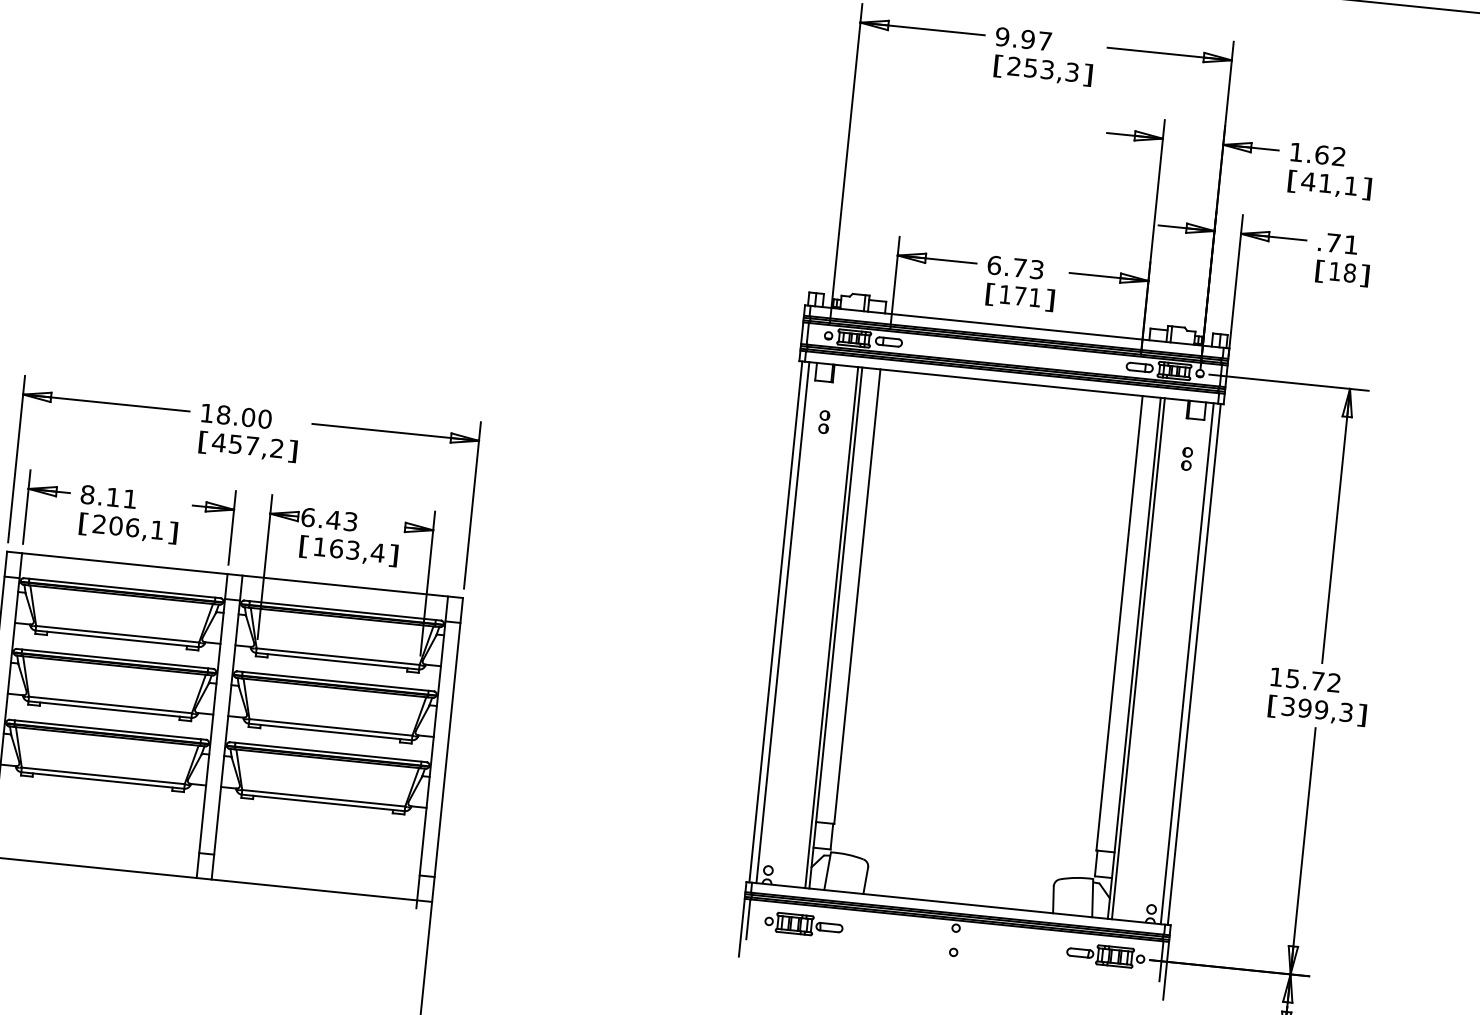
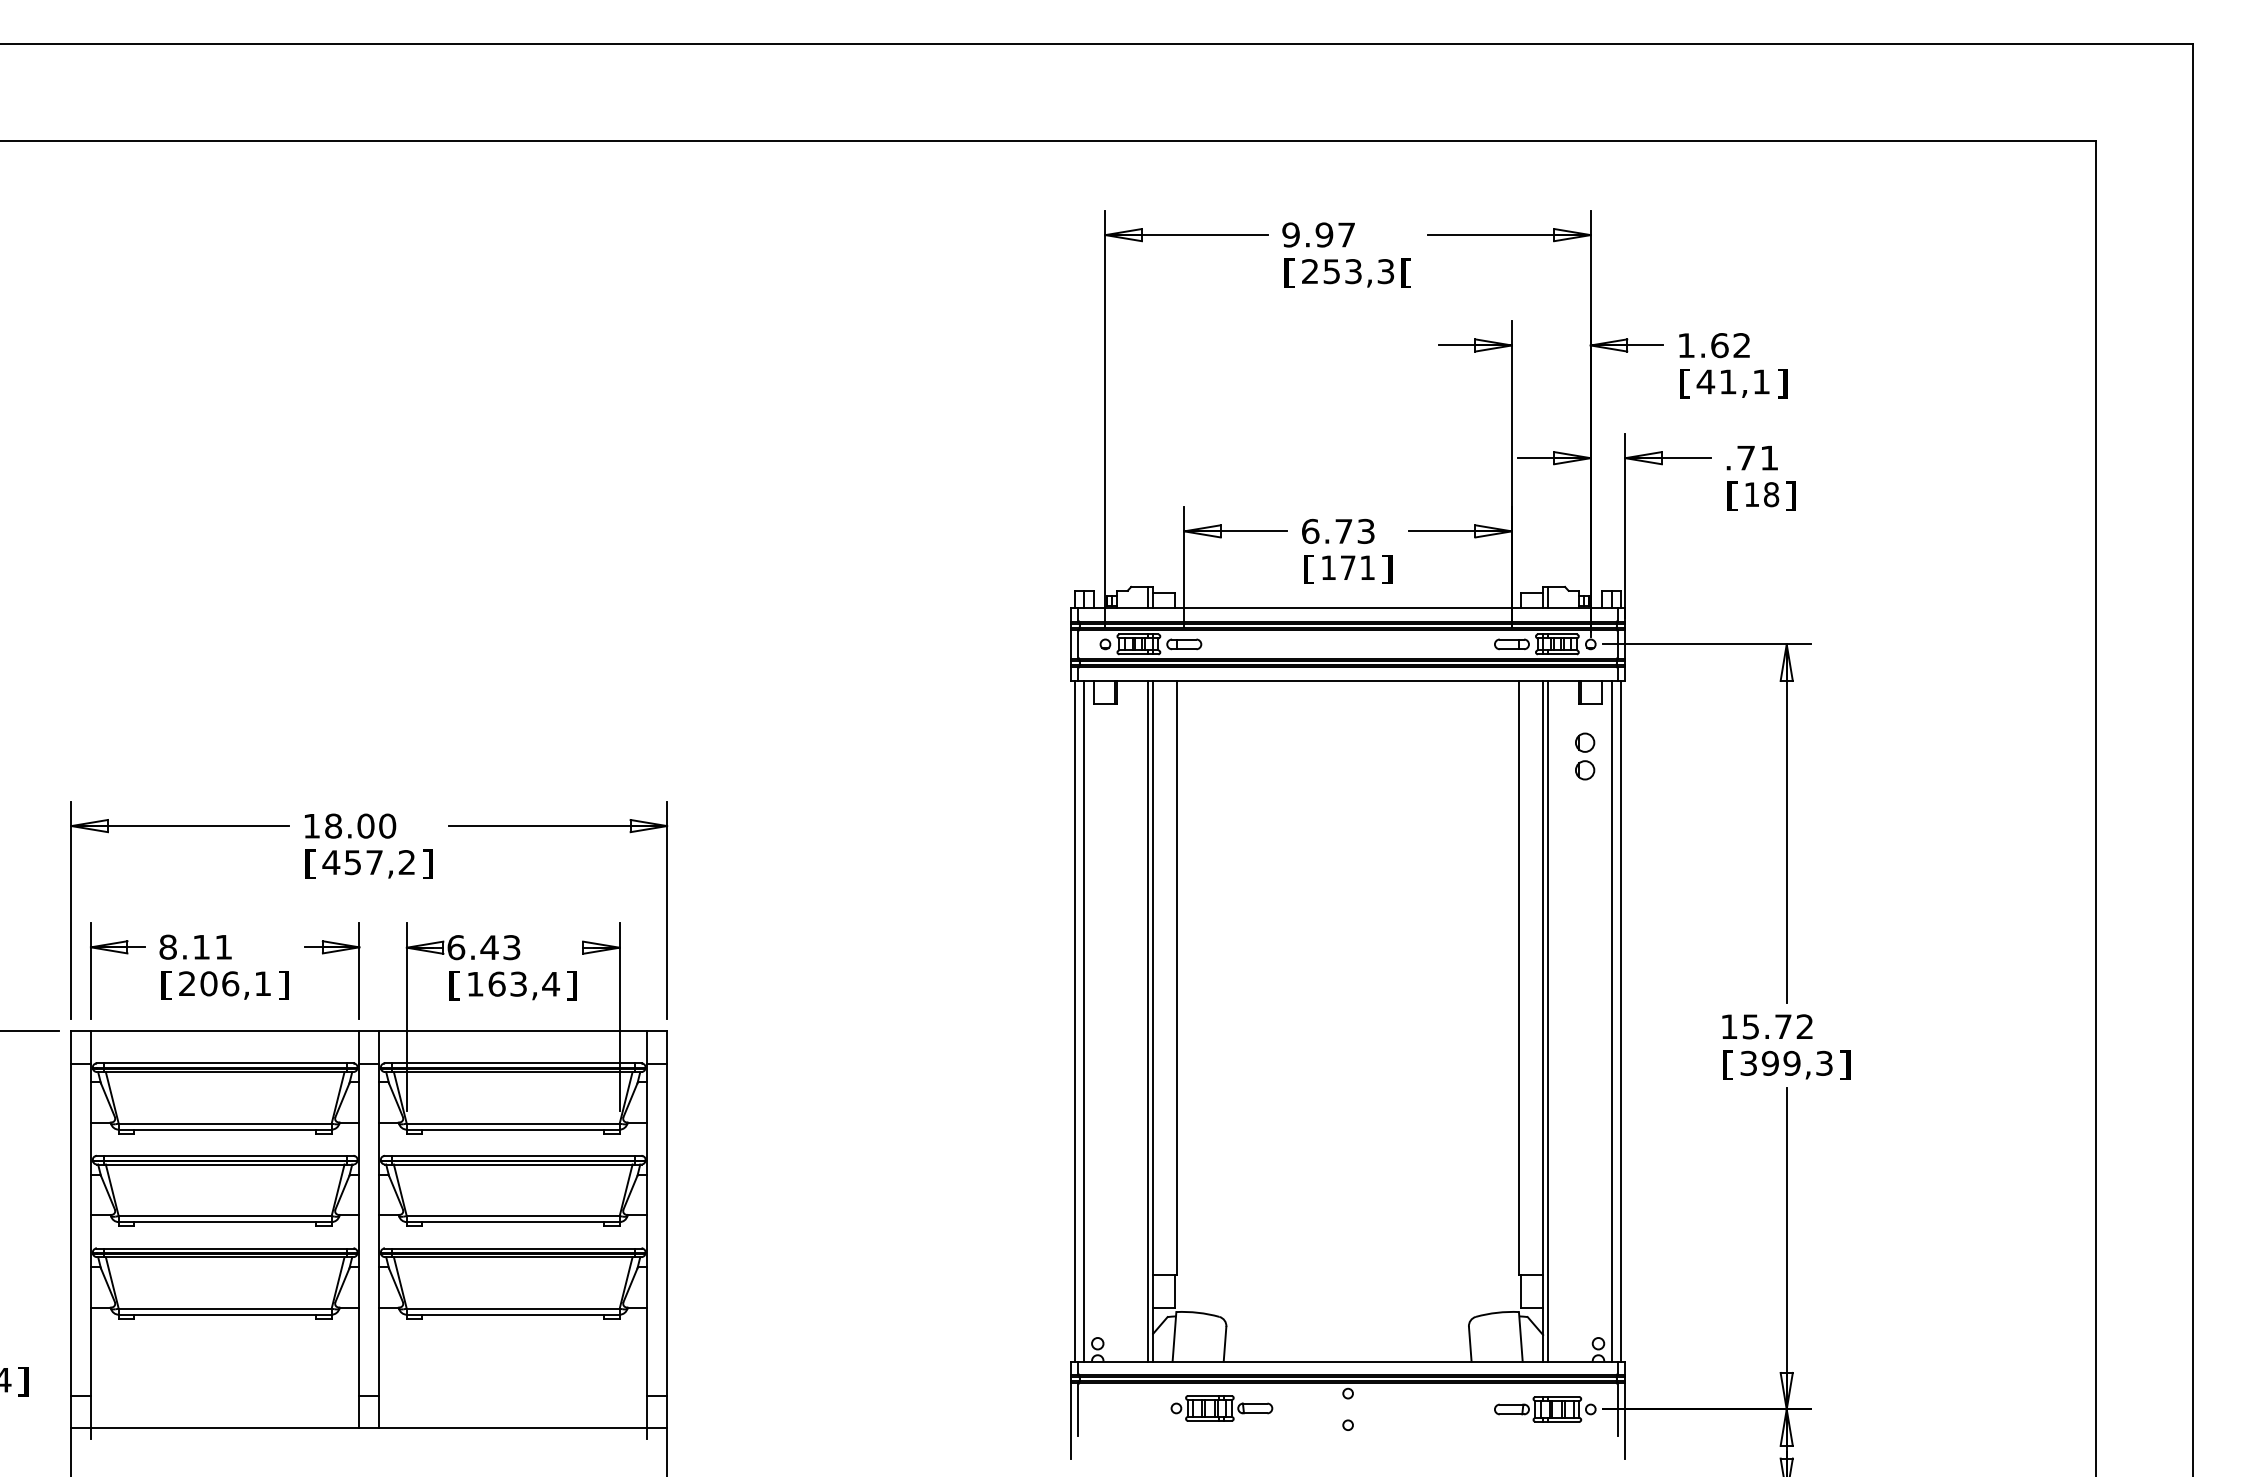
text: (1087, 74) -> (1406, 272), ] -> [
part: (823, 422) -> (1110, 756), removed
part: (1186, 458) -> (1584, 756), size x1.6
part: (803, 924) -> (1221, 1408), moved

